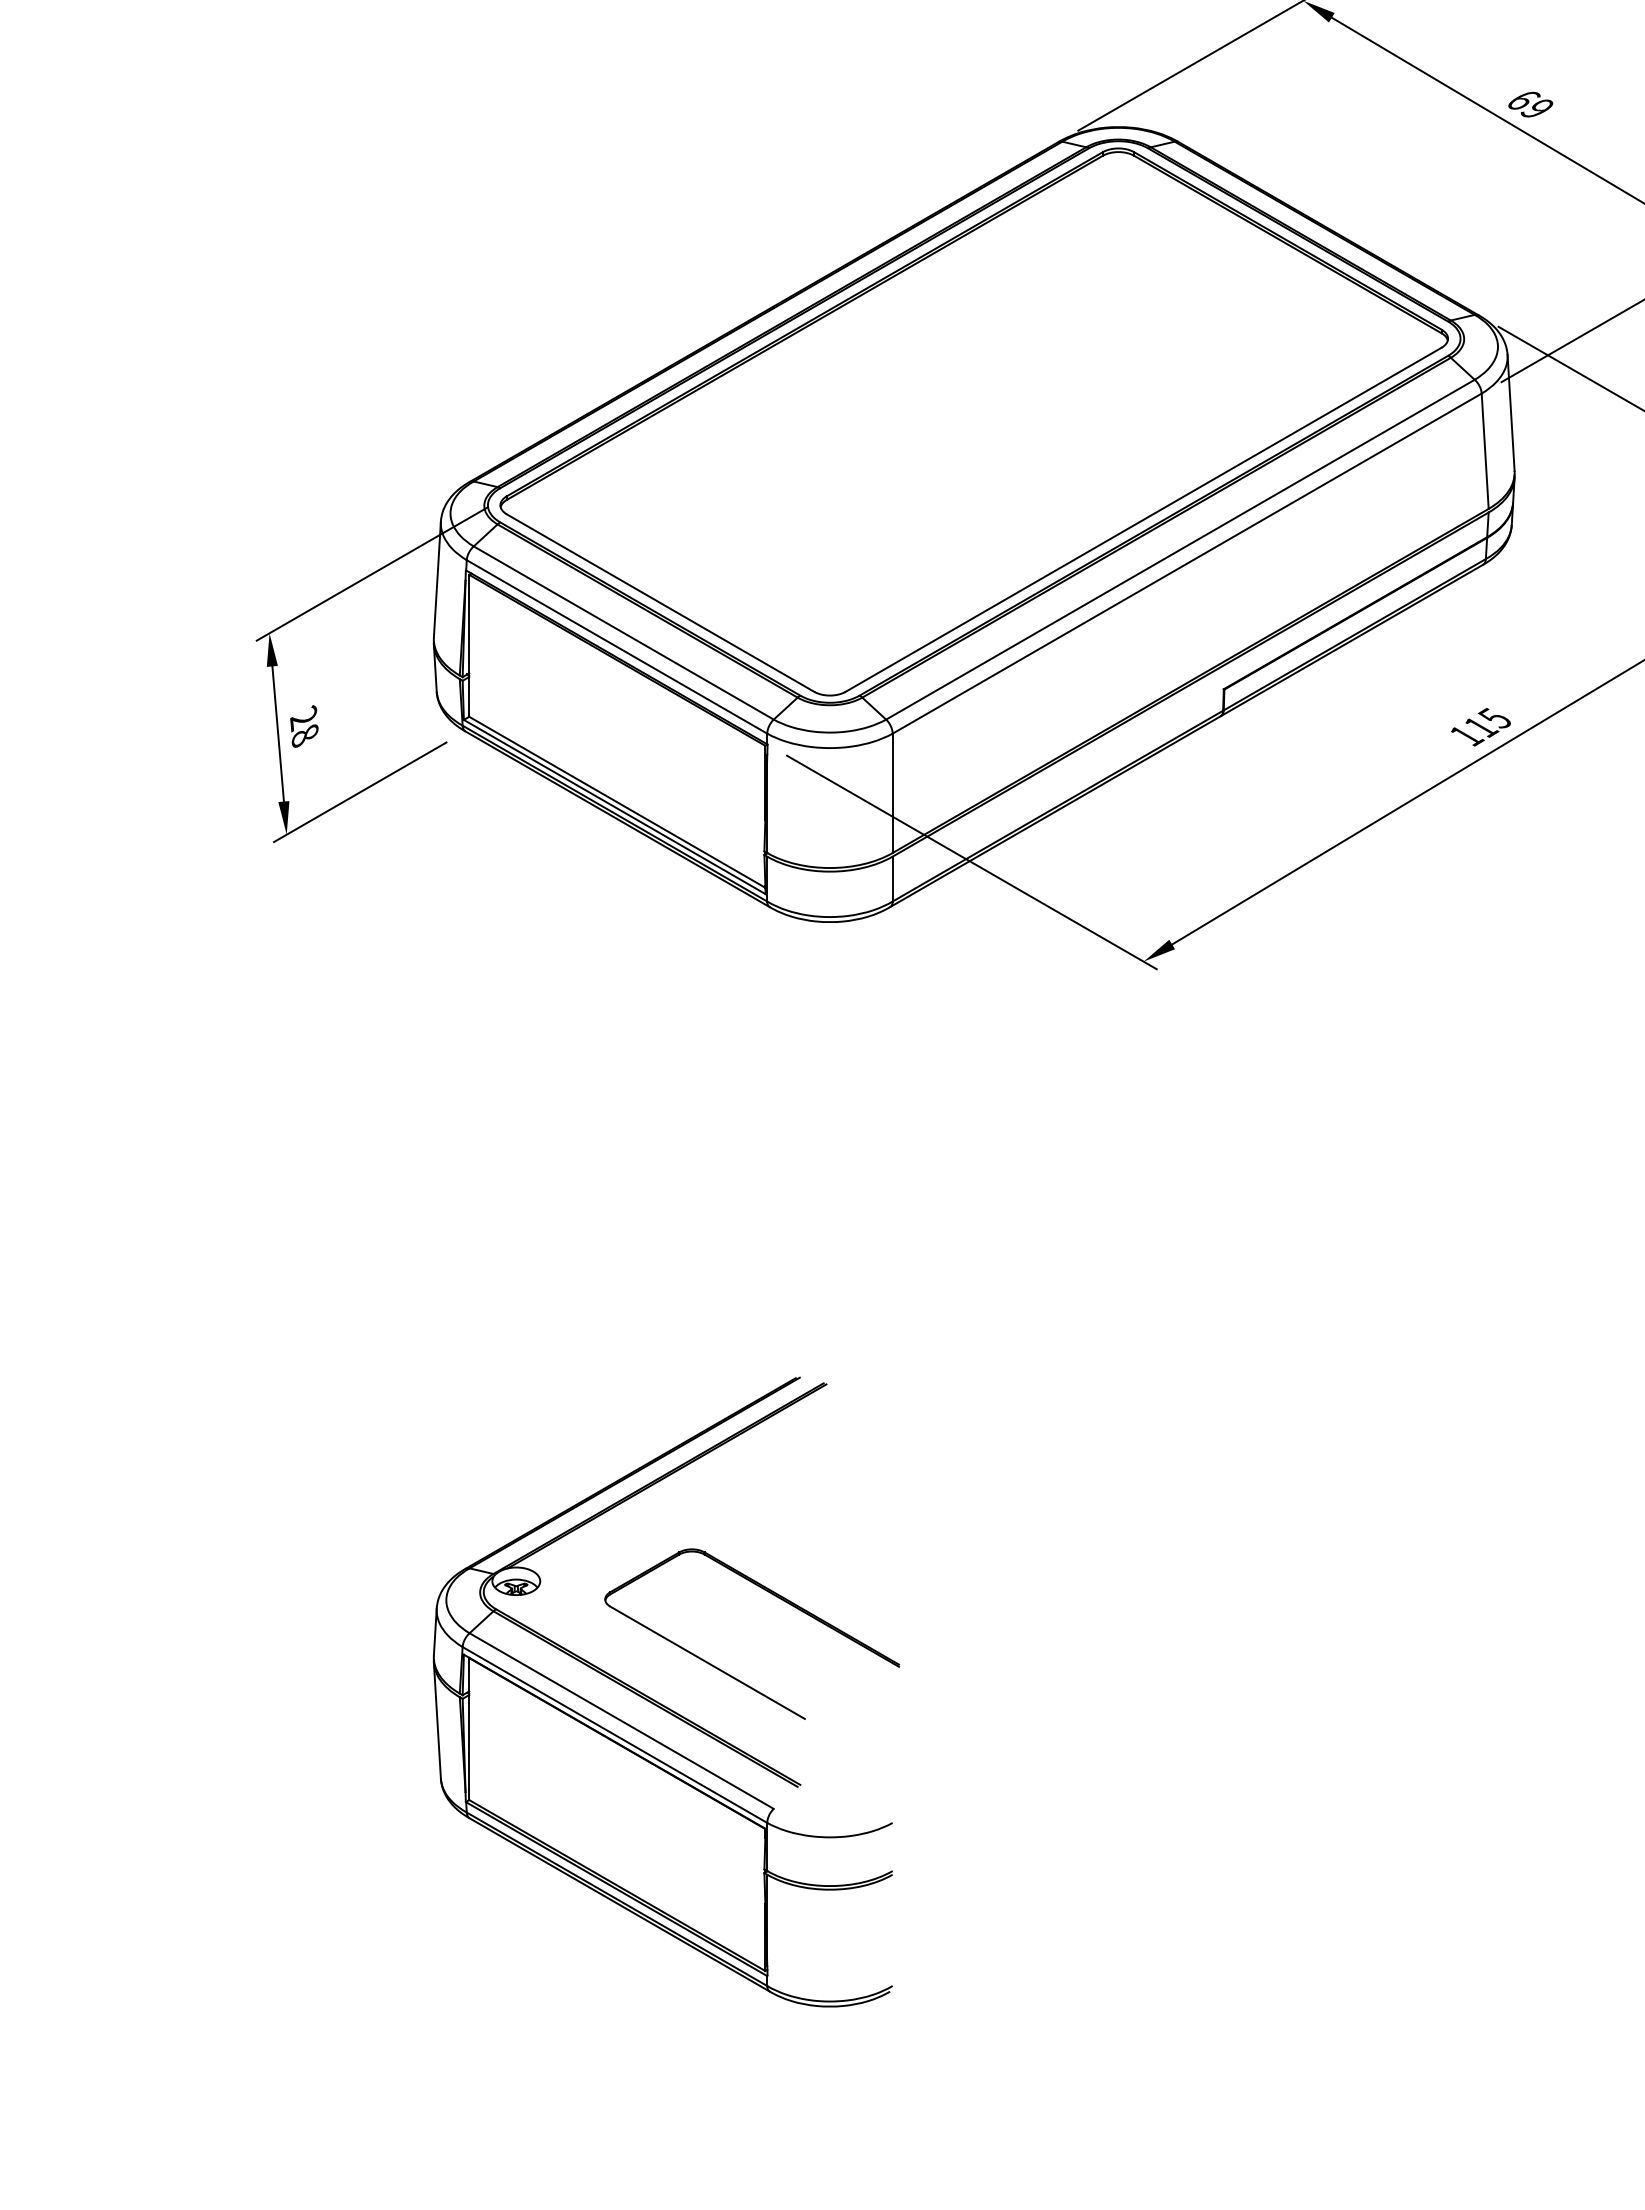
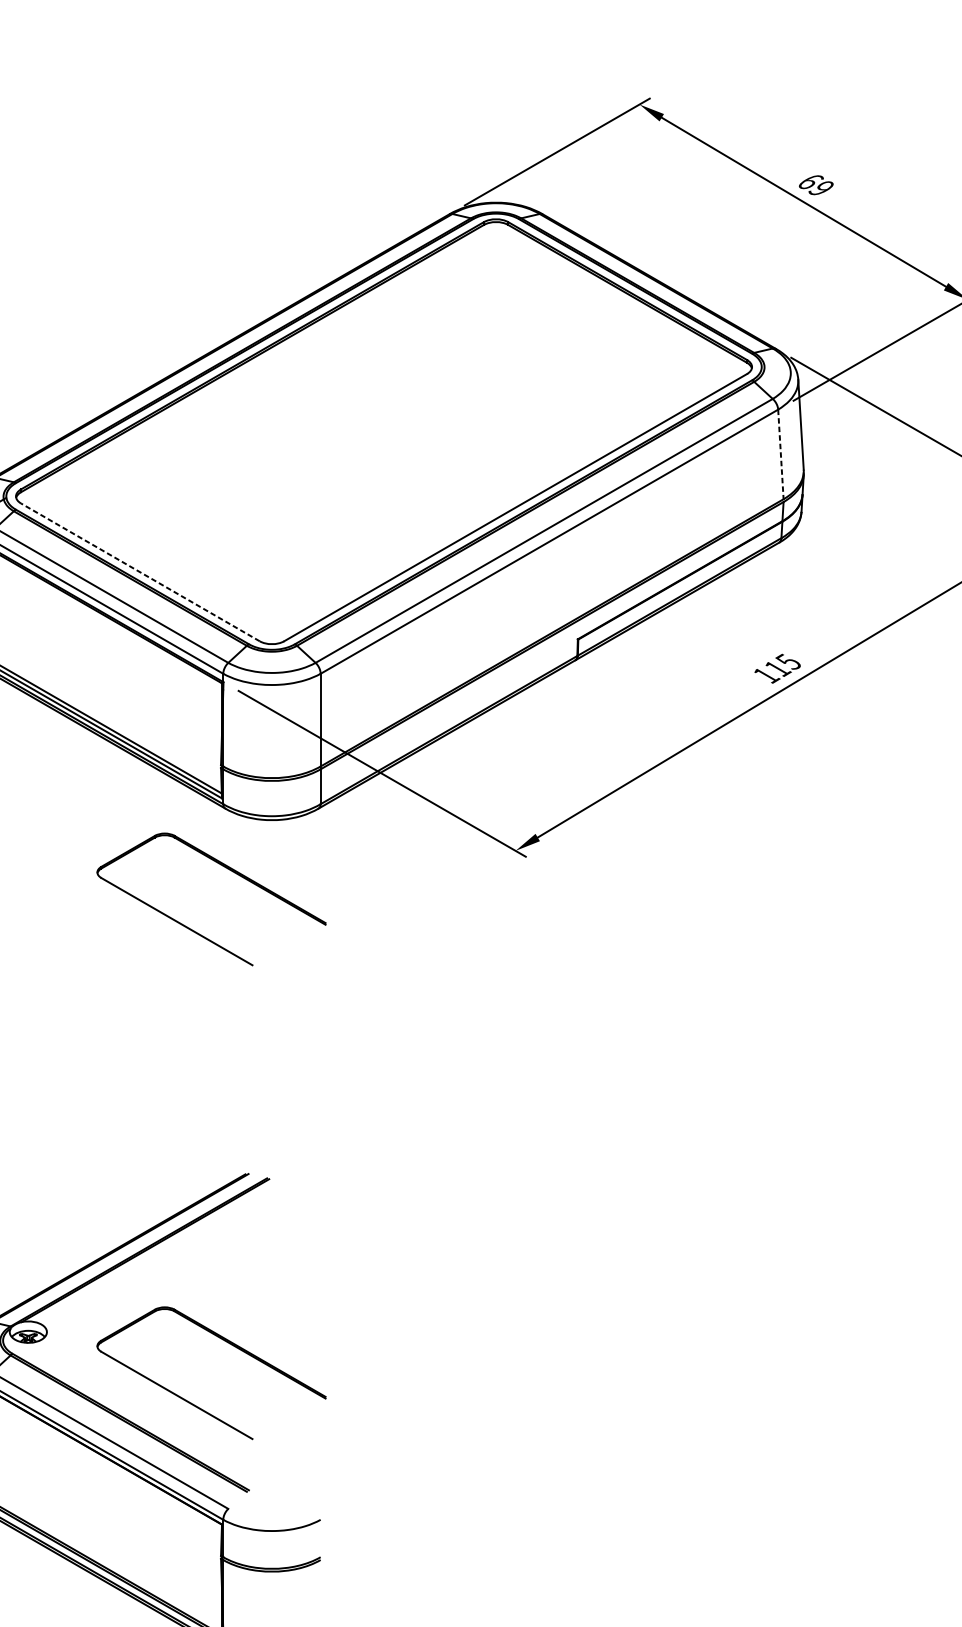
line: (1485, 451) -> (781, 454), solid -> dashed
line: (660, 602) -> (140, 571), solid -> dashed
part: (771, 984) -> (226, 868), added

